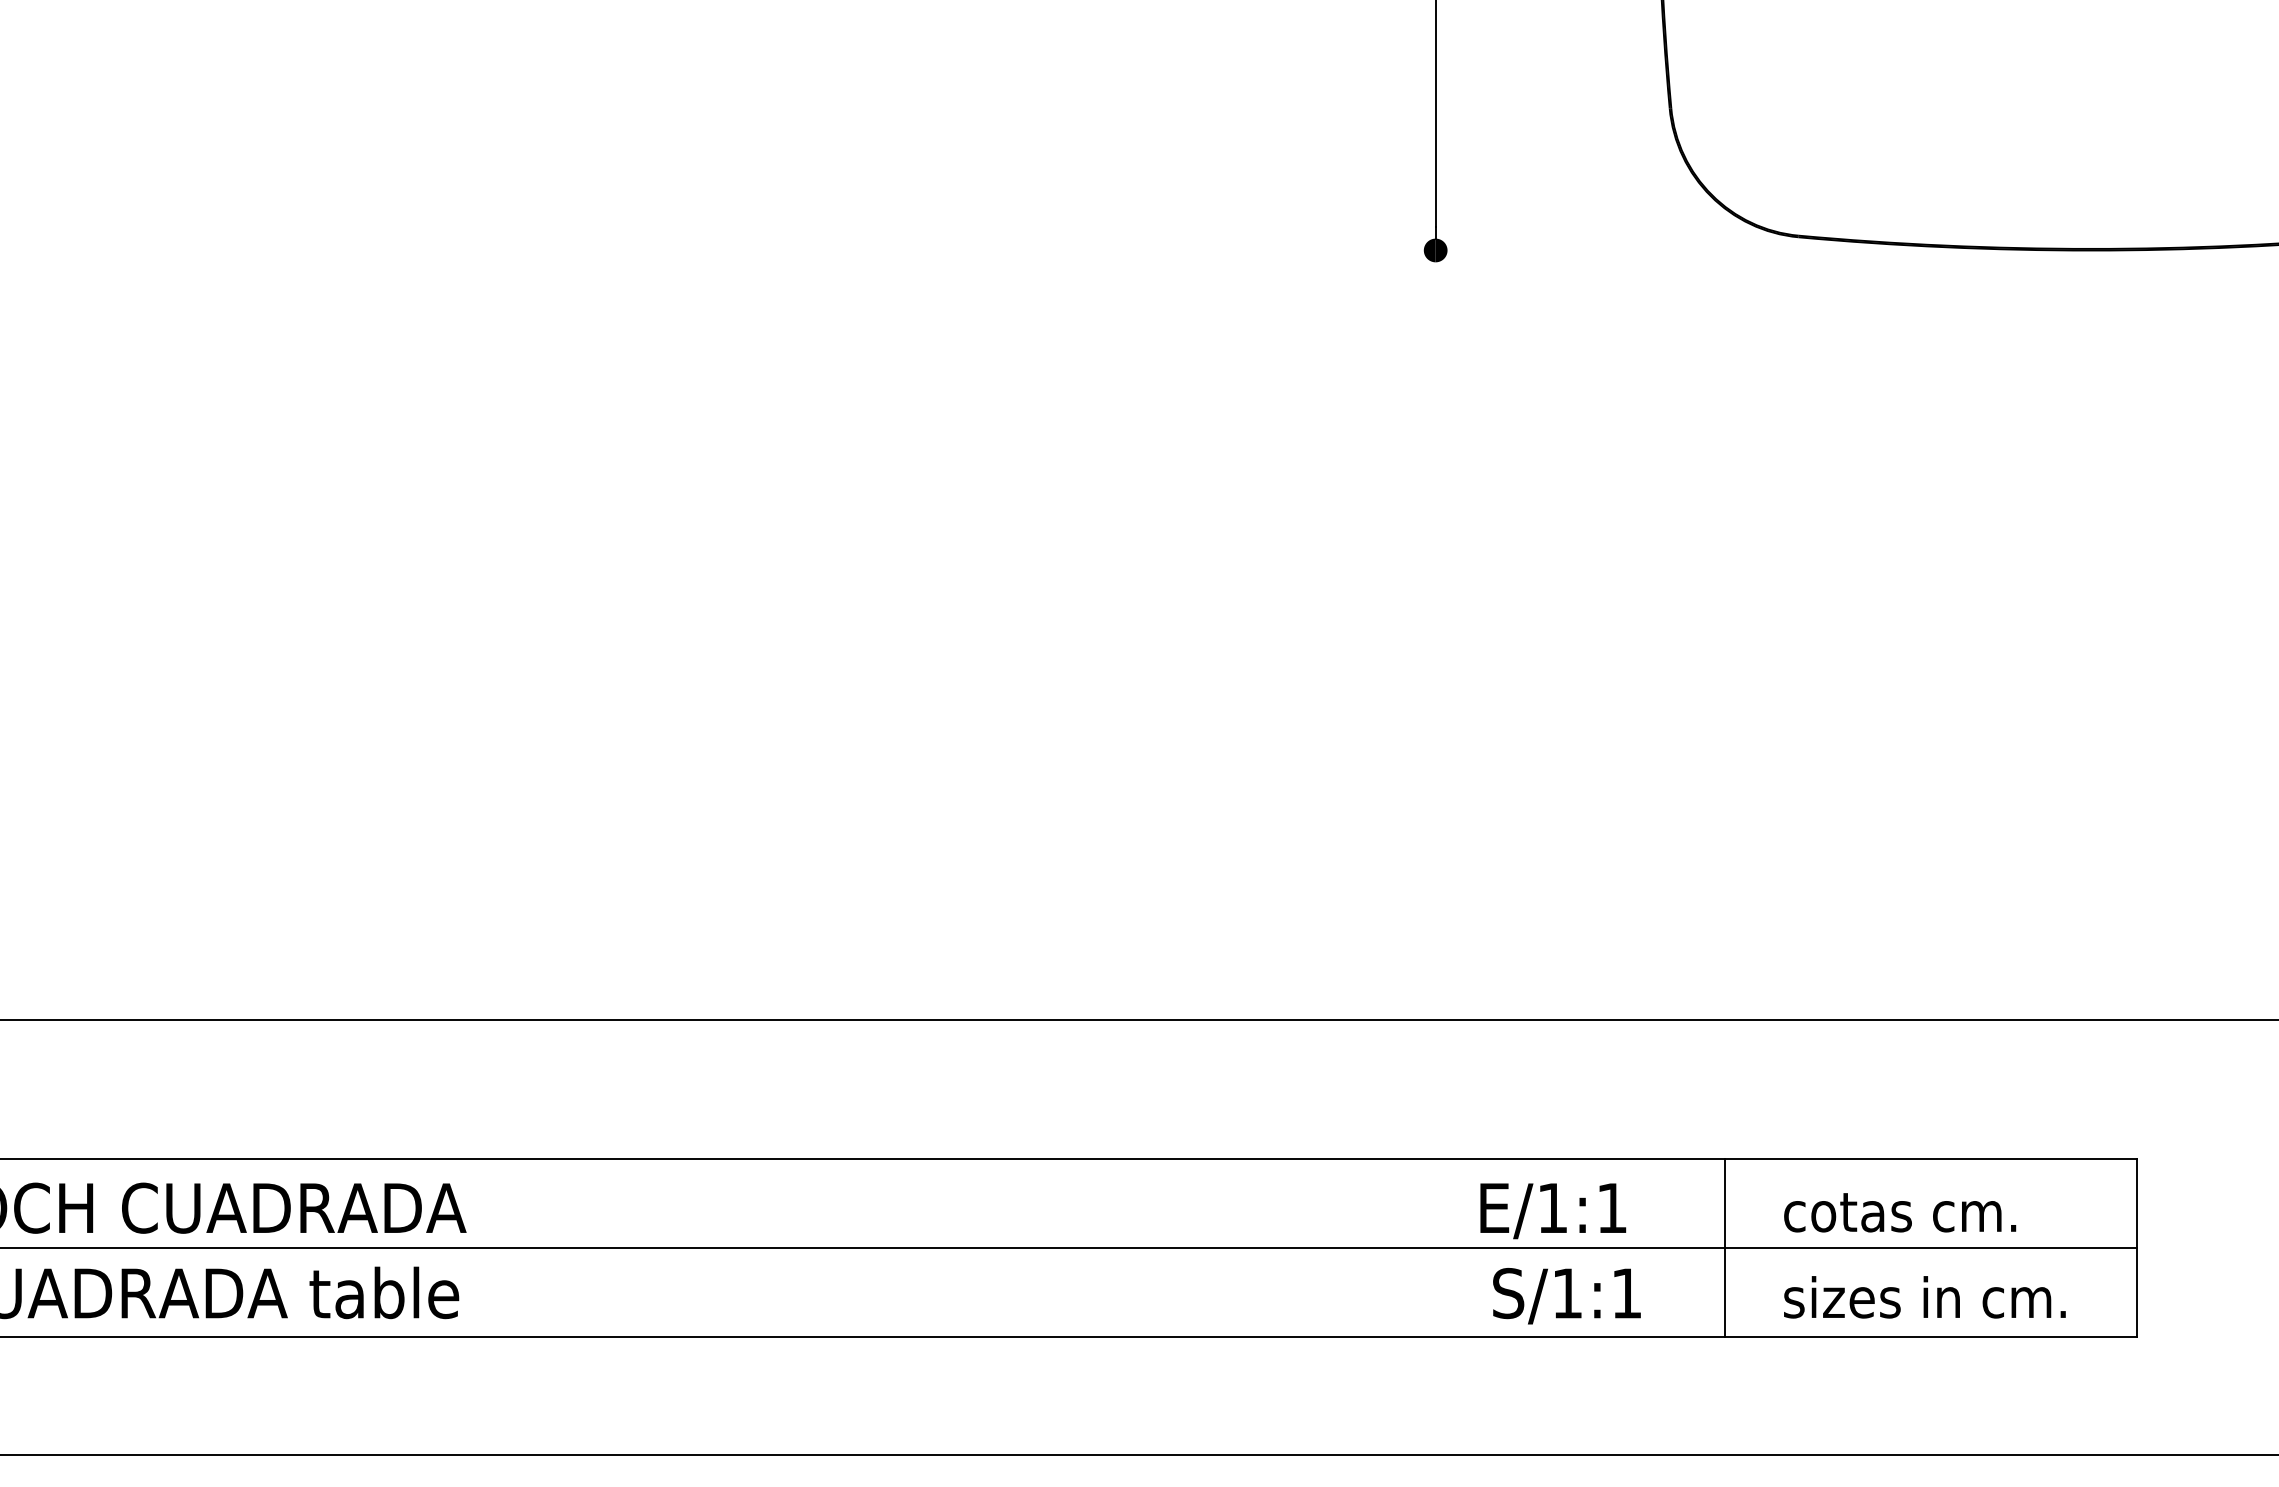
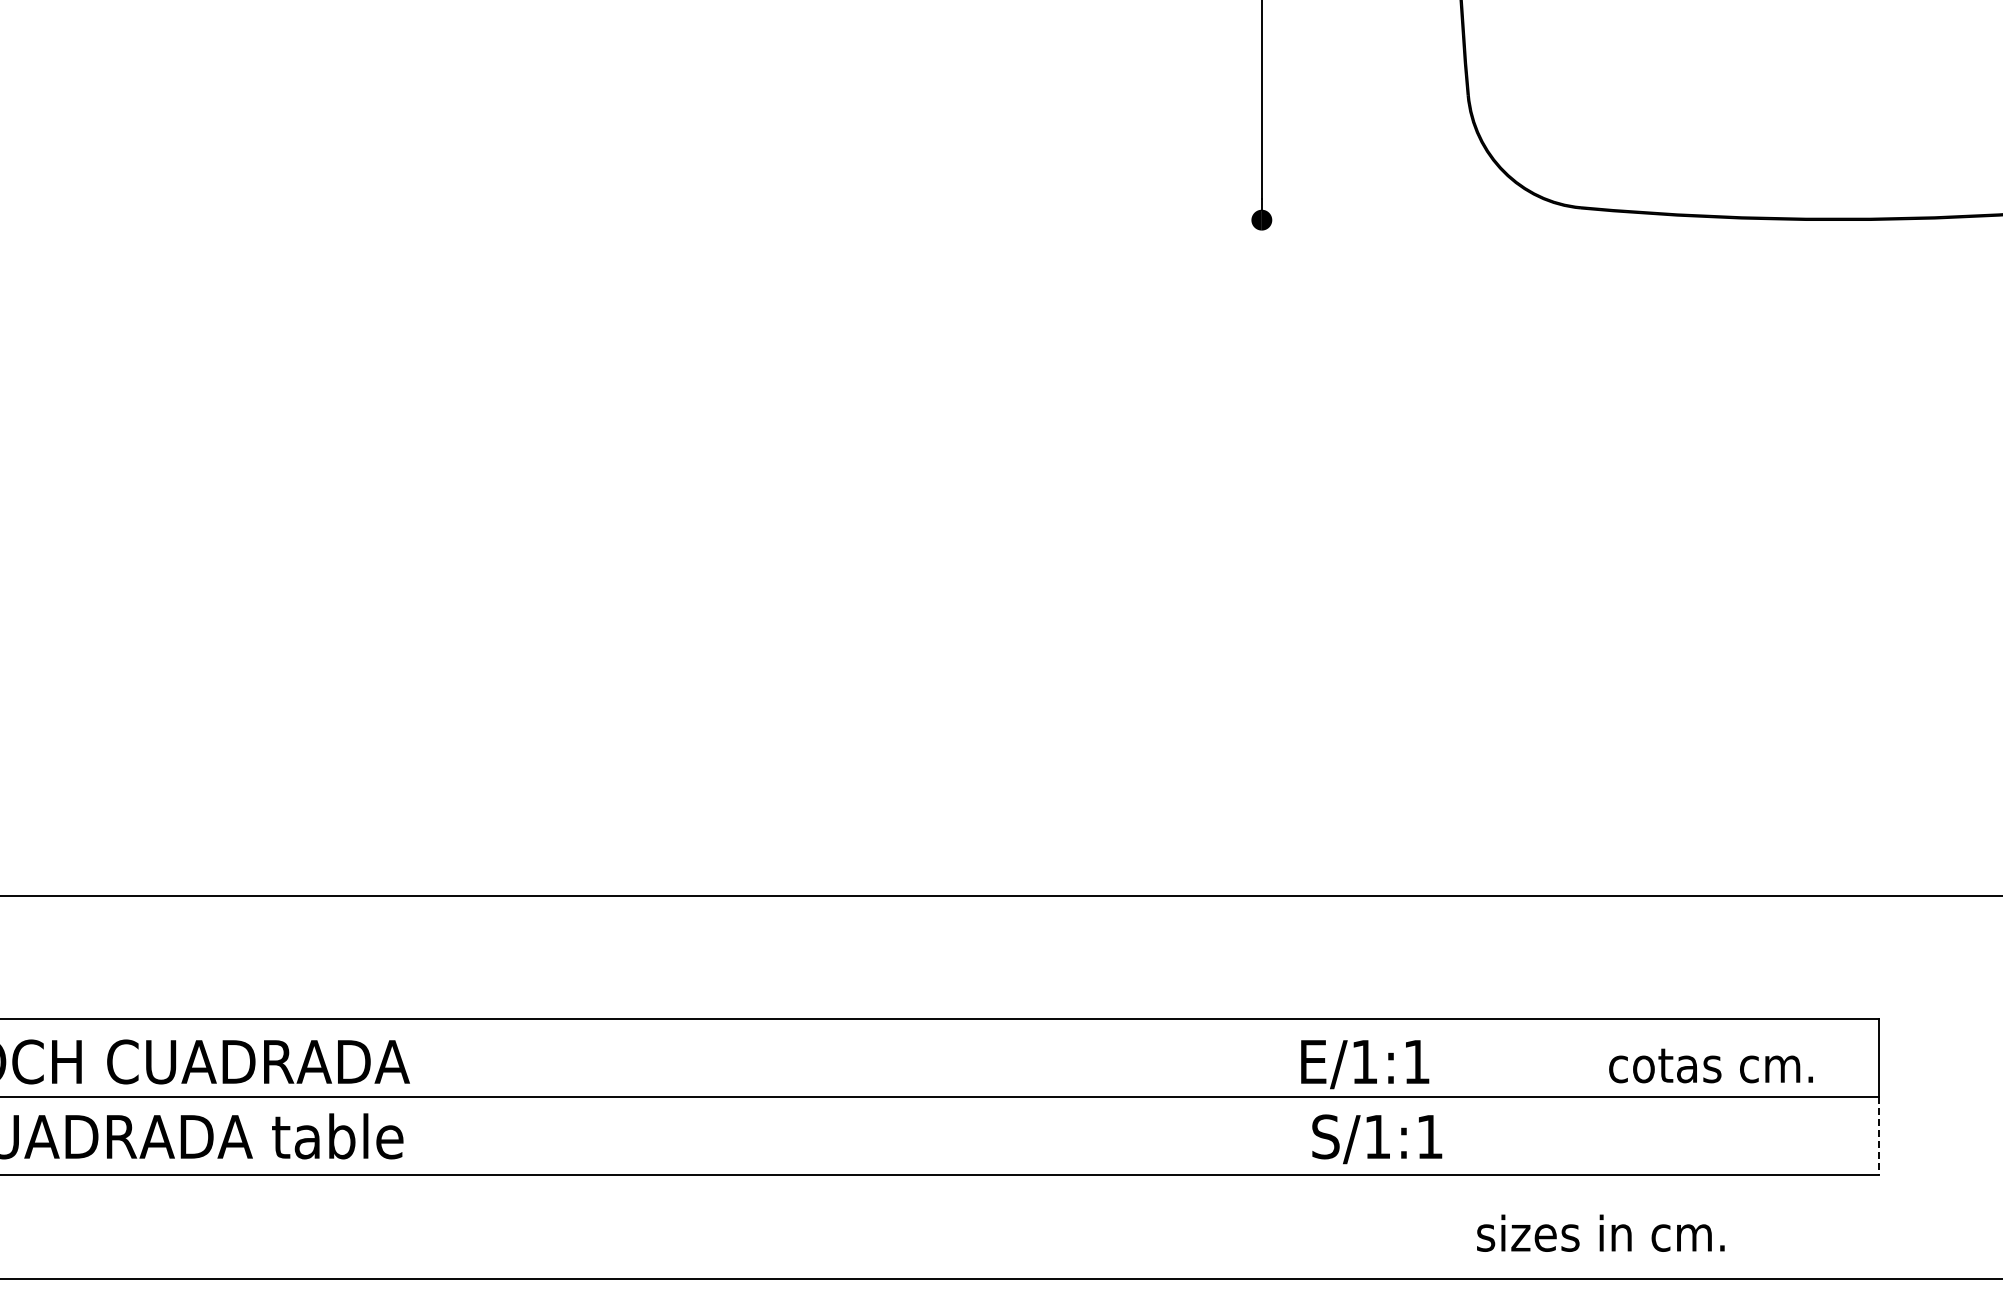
text: (1899, 1212) -> (1710, 1065), moved
line: (1725, 1247) -> (1516, 1096), removed
line: (2137, 1293) -> (1878, 1136), solid -> dashed
text: (1924, 1296) -> (1600, 1232), moved

